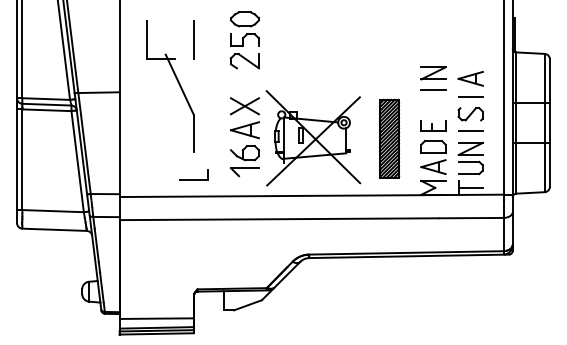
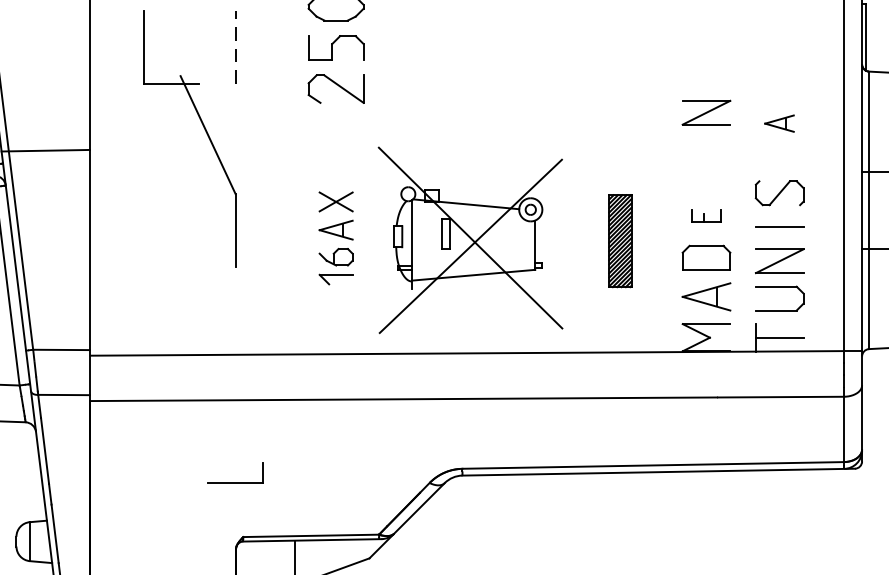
line: (193, 40) -> (235, 48), solid -> dashed
part: (470, 78) -> (779, 122), size x0.6
line: (433, 90) -> (706, 146), removed
line: (470, 96) -> (779, 158), removed
part: (433, 125) -> (706, 215), size x0.6
part: (244, 137) -> (335, 238), size x0.6
part: (389, 138) -> (620, 240), size x0.6
part: (193, 174) -> (235, 472), moved

